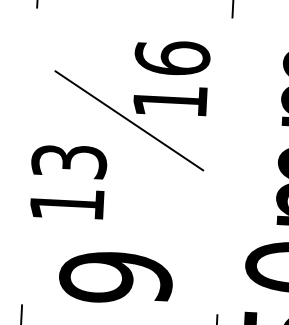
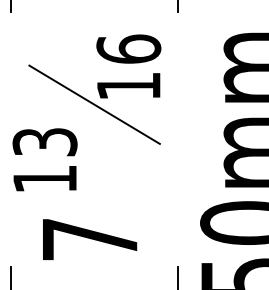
text: (115, 277) -> (89, 239), 9 -> 7

